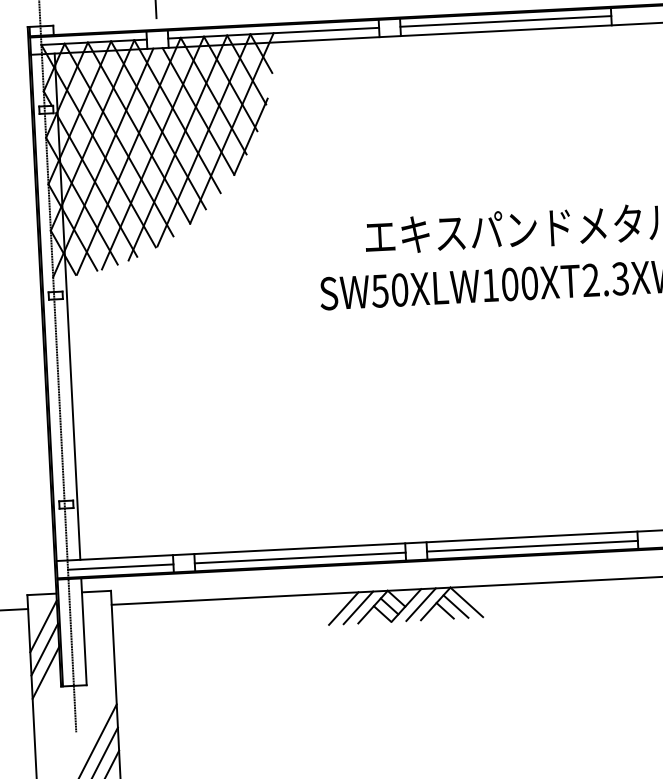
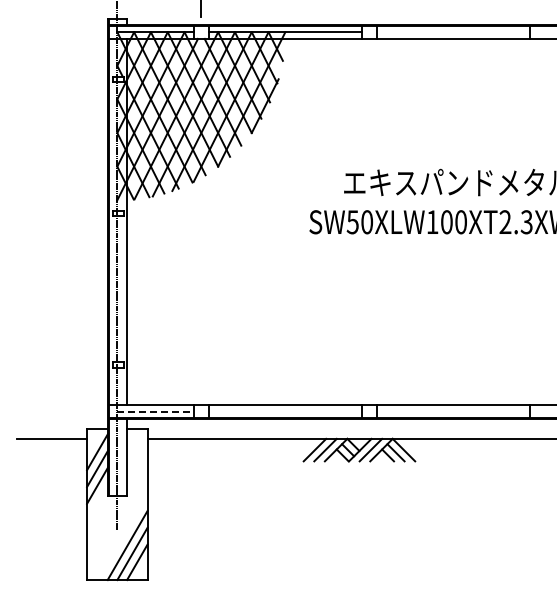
line: (505, 21) -> (453, 32), removed
line: (532, 546) -> (453, 412), removed
line: (300, 558) -> (285, 412), removed
line: (120, 567) -> (155, 412), solid -> dashed

